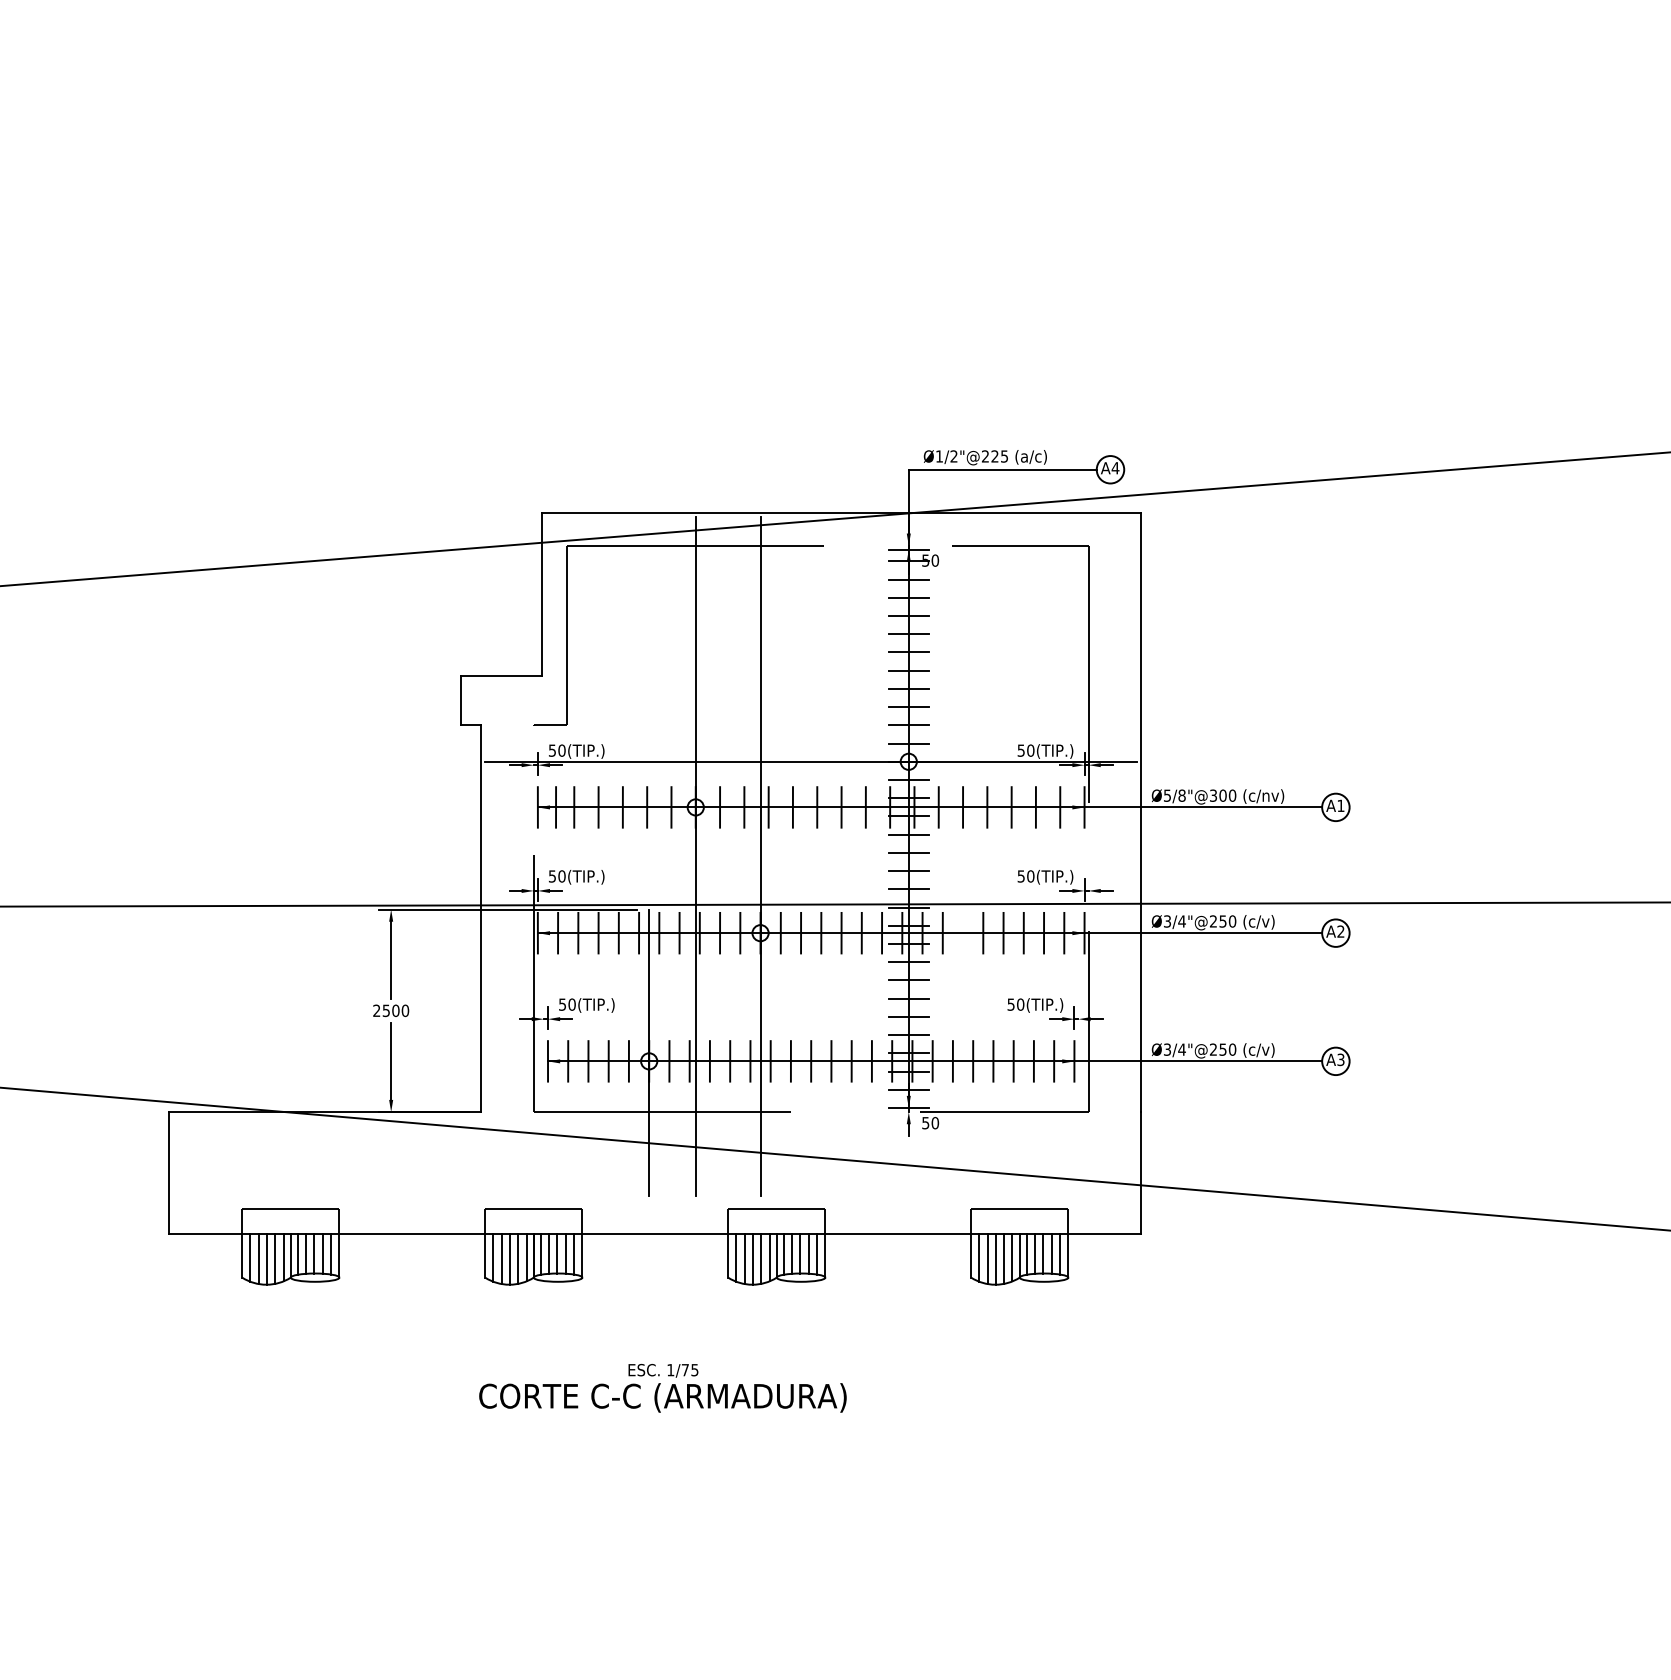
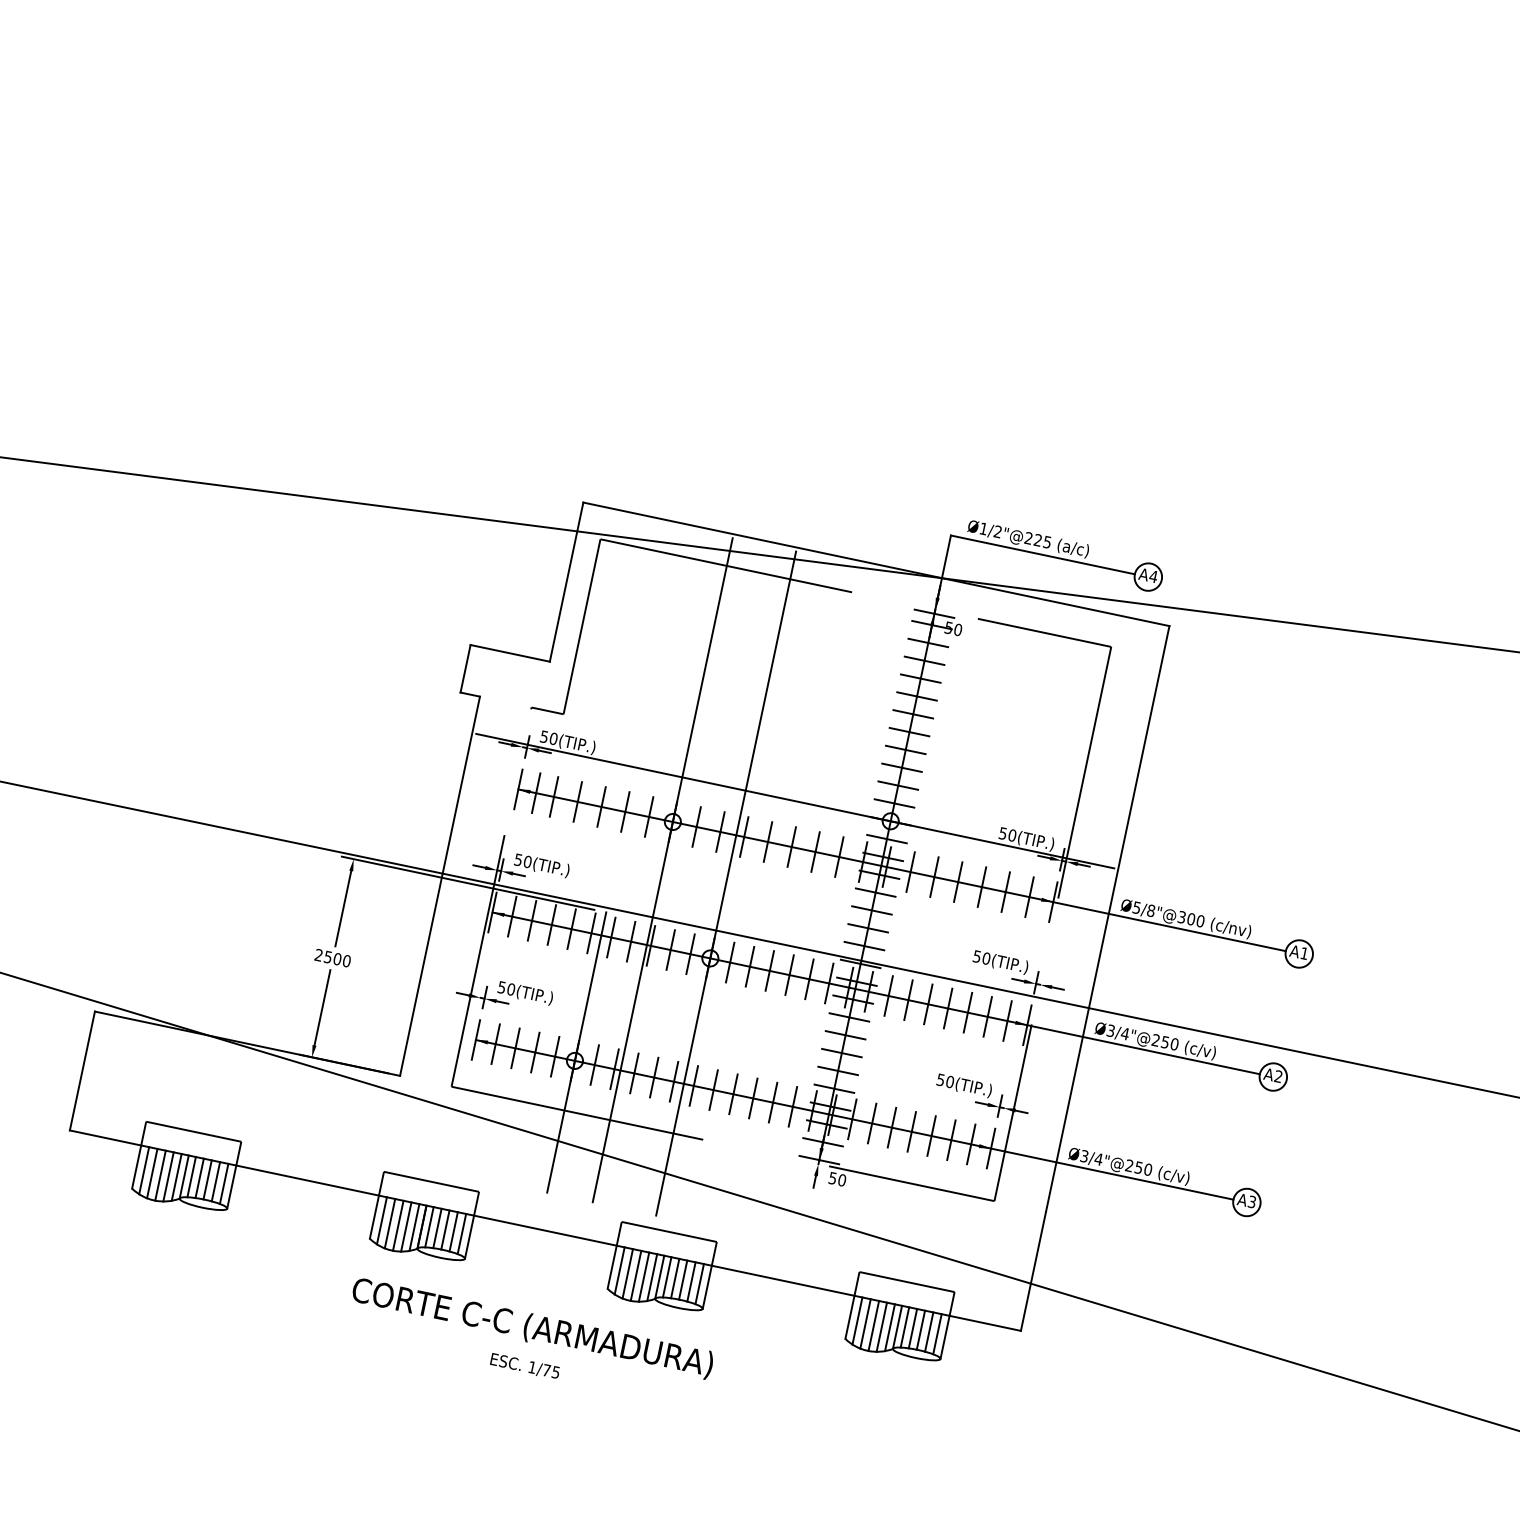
line: (963, 932) -> (909, 999), added
text: (662, 1397) -> (532, 1327), moved

